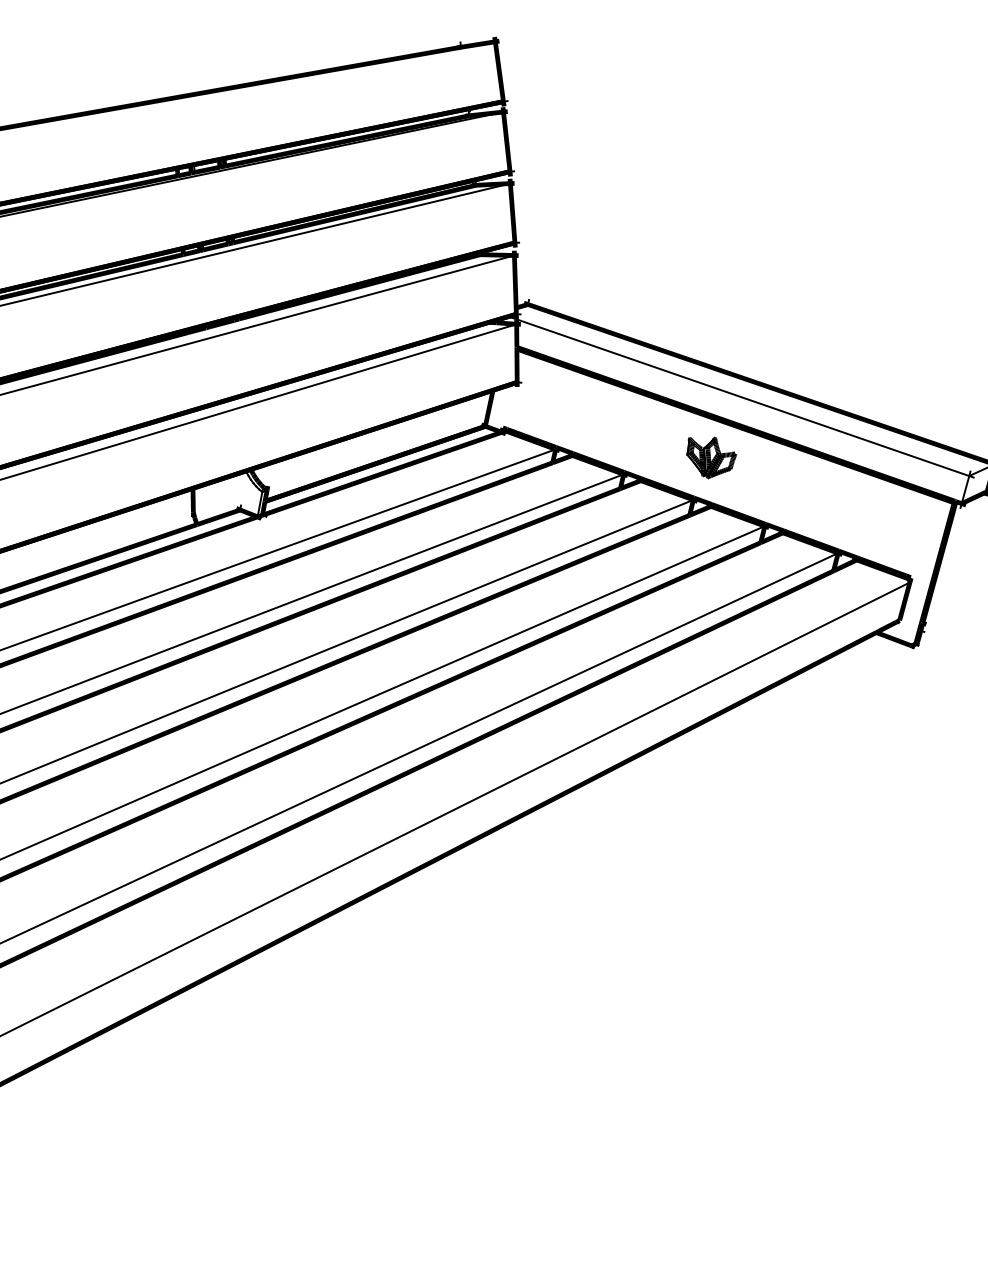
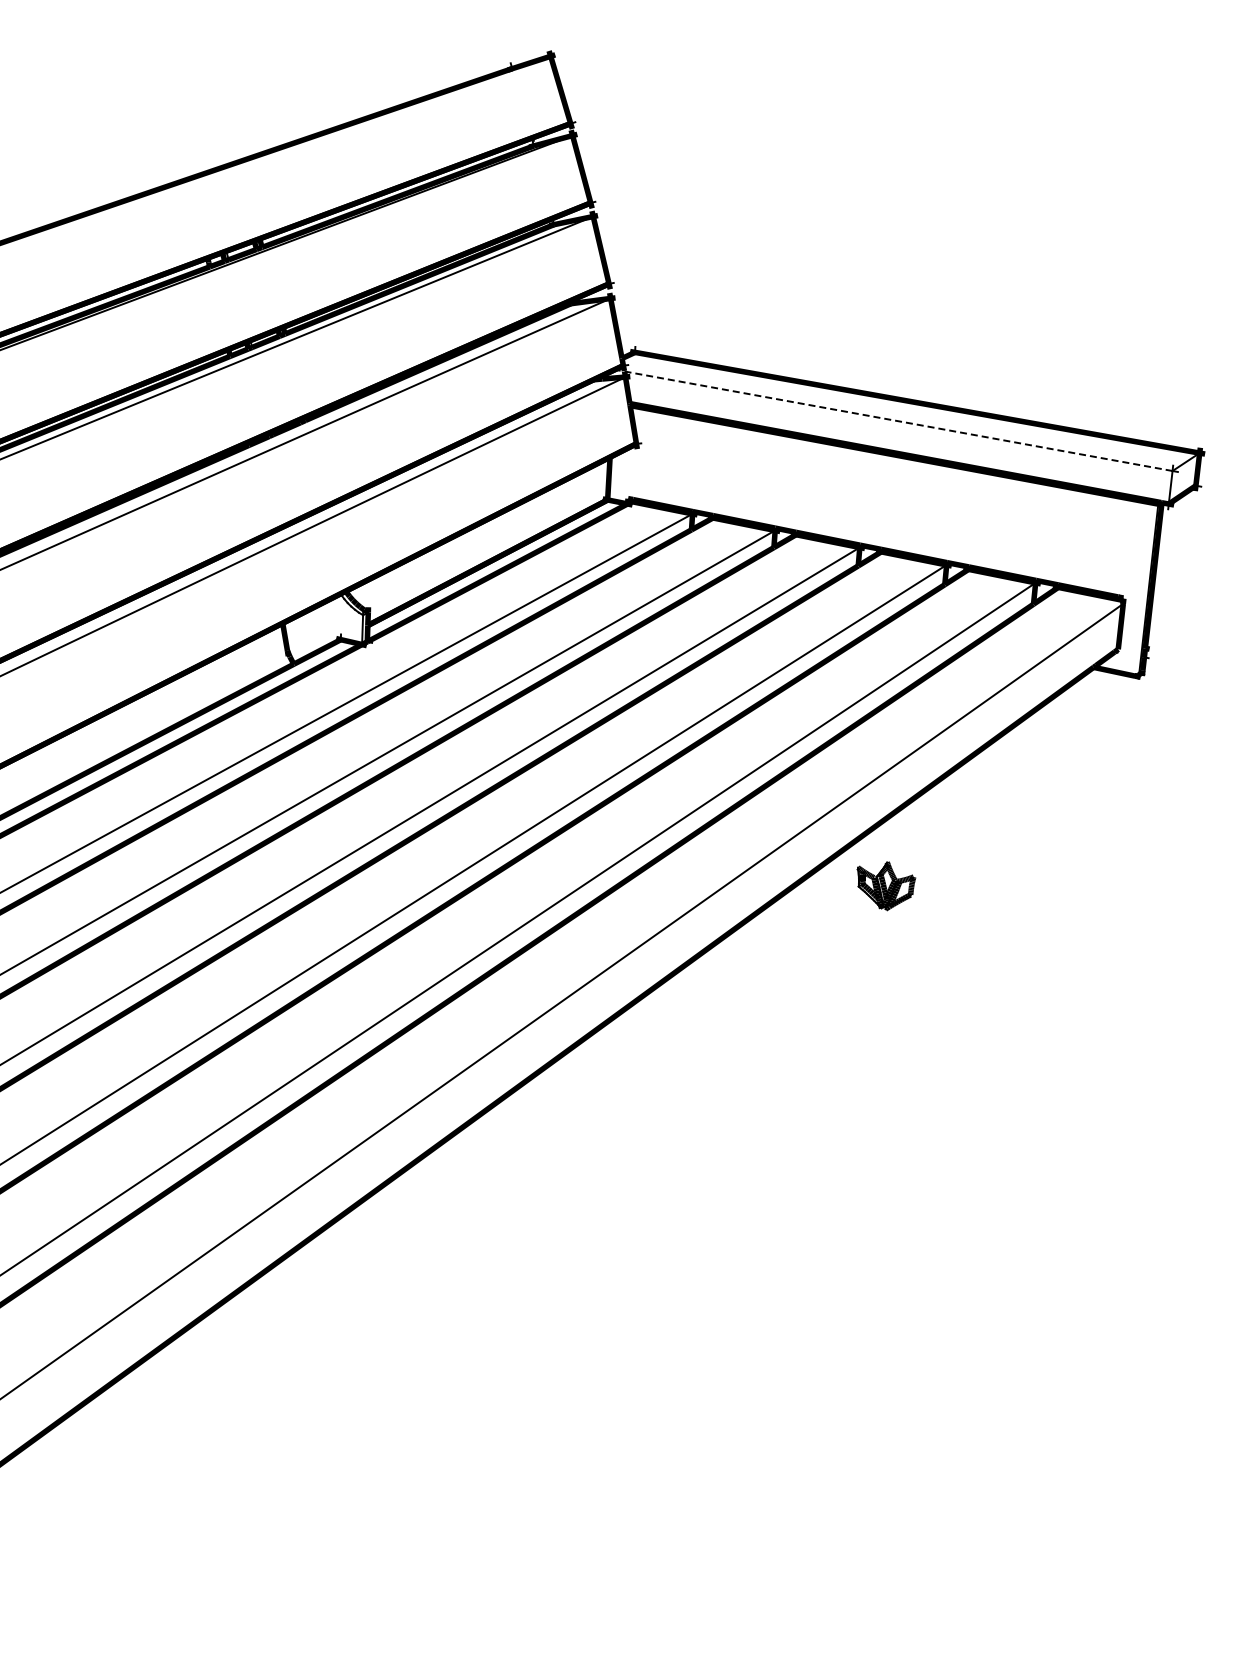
line: (738, 396) -> (893, 420), solid -> dashed
part: (710, 458) -> (886, 886), moved

